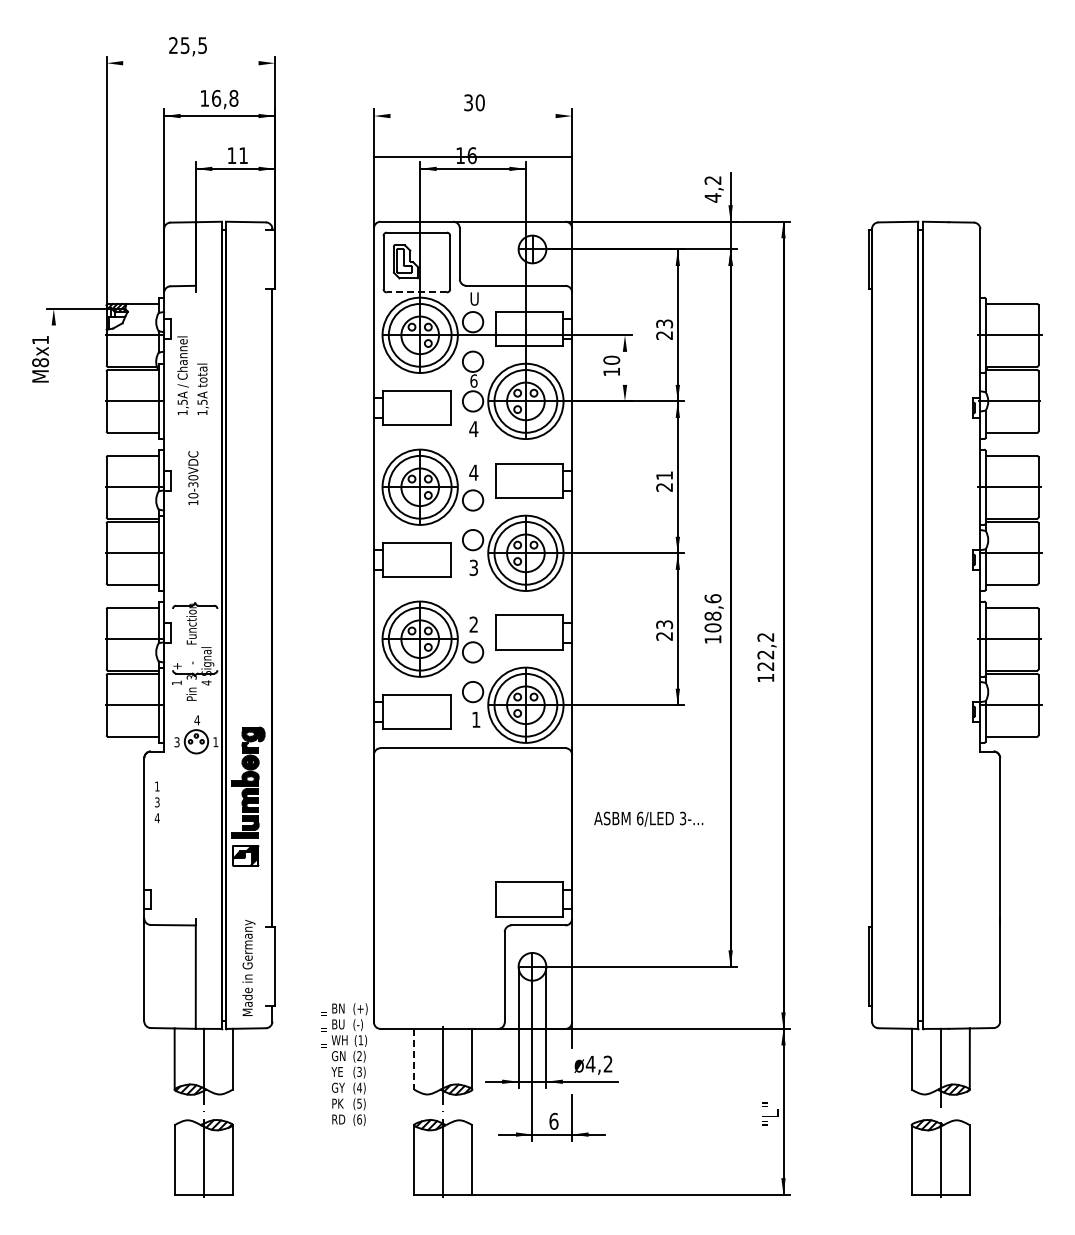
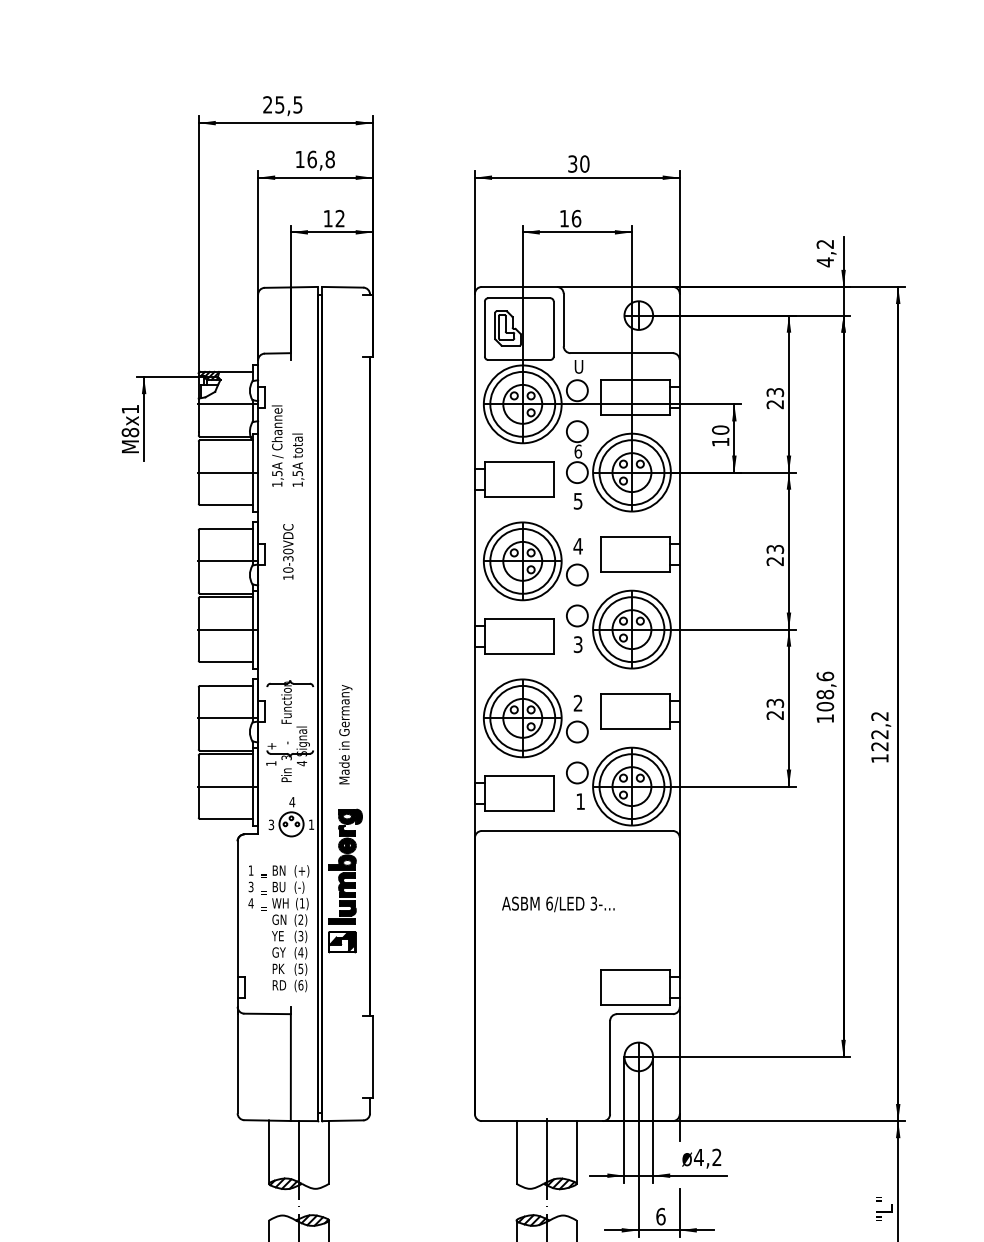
line: (190, 63) -> (285, 123), added
text: (243, 155) -> (340, 218), 11 -> 12
line: (472, 157) -> (576, 178), moved
line: (416, 292) -> (518, 360), dashed -> solid
line: (53, 349) -> (143, 418), added
line: (624, 368) -> (733, 438), added
text: (473, 429) -> (577, 501), 4 -> 5
text: (664, 475) -> (775, 549), 21 -> 23
text: (648, 818) -> (558, 903), moved
text: (248, 967) -> (345, 734), moved
line: (414, 1059) -> (516, 1152), dashed -> solid
text: (344, 1064) -> (285, 928), moved

